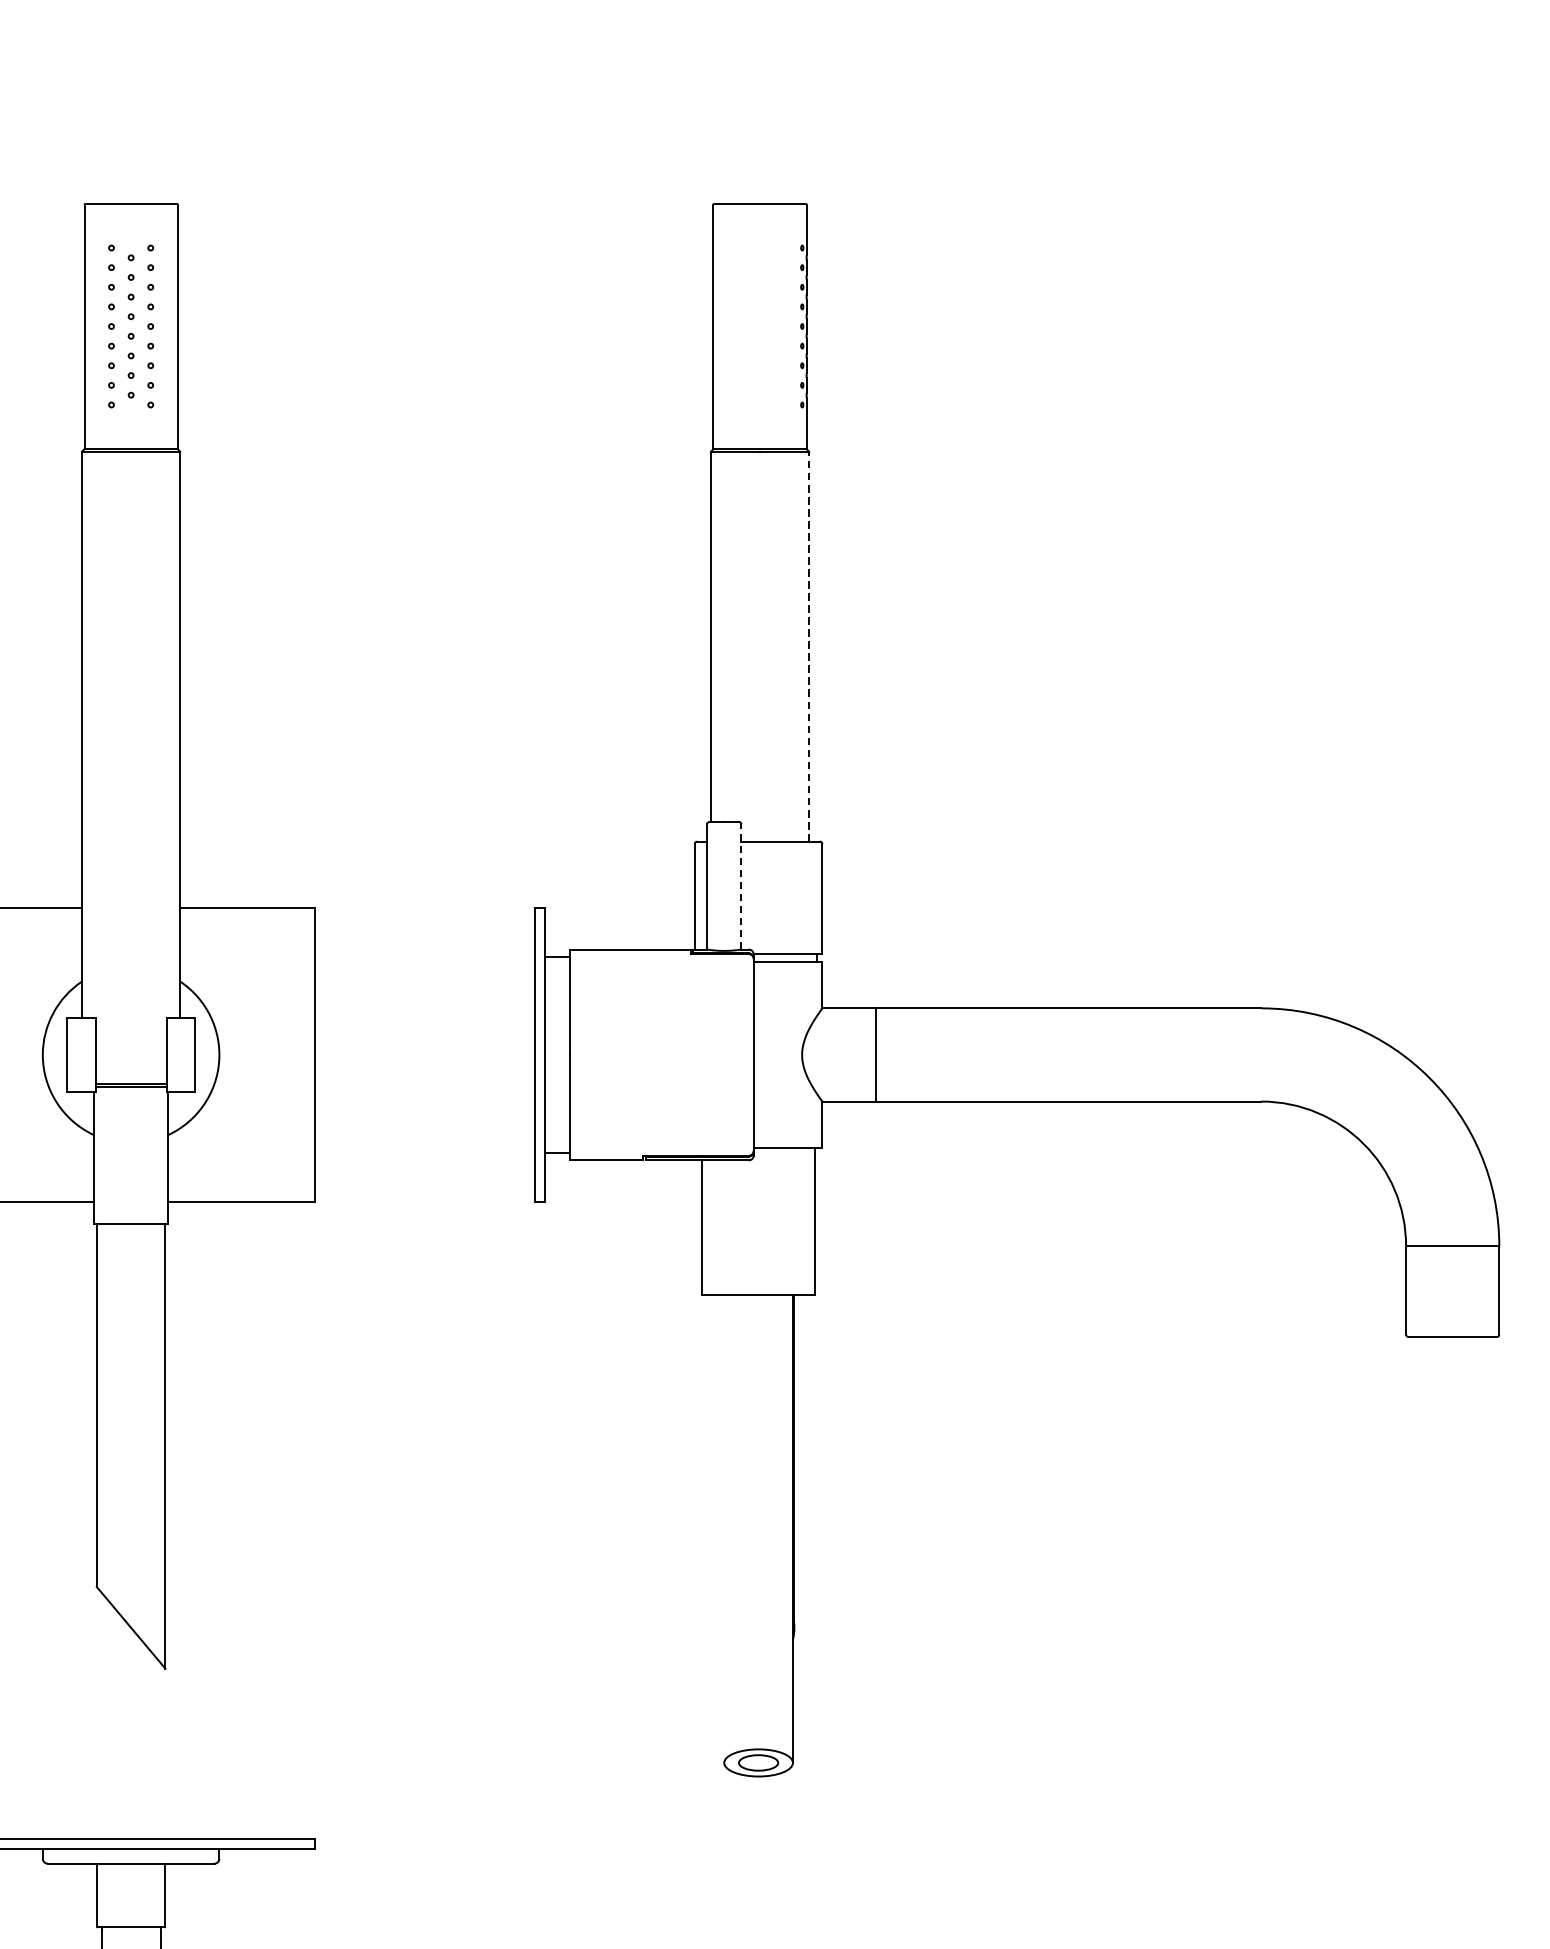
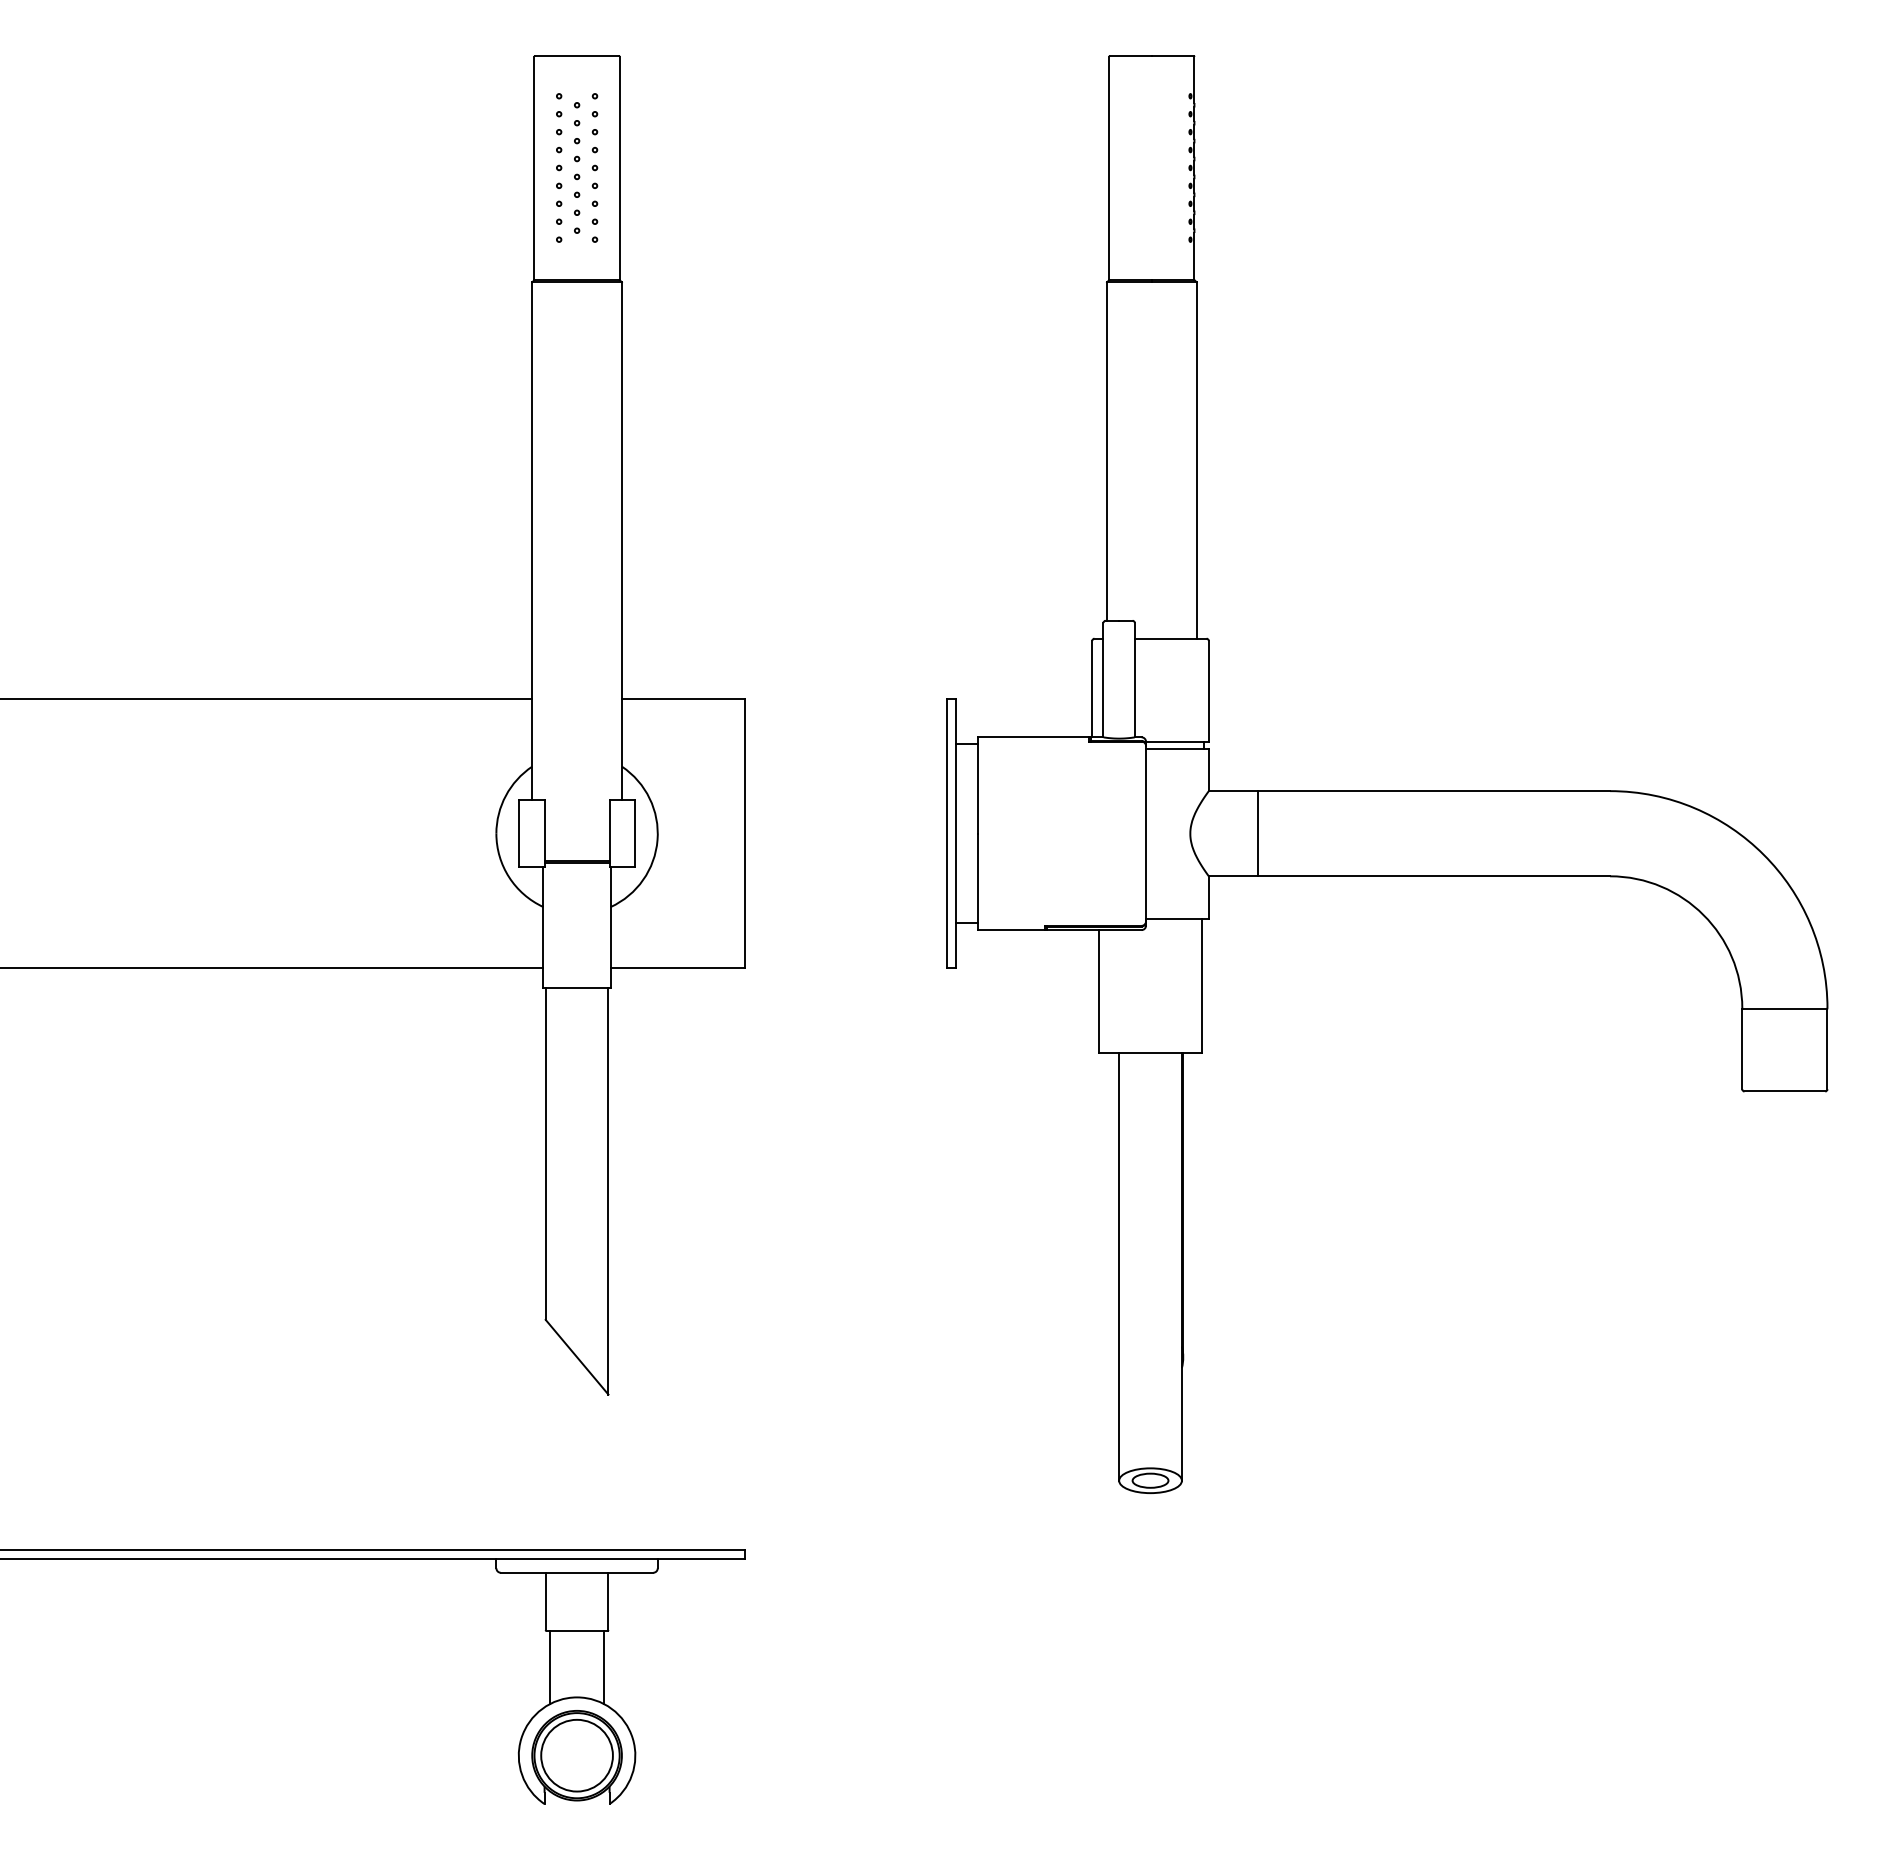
line: (808, 646) -> (1196, 460), dashed -> solid
line: (741, 886) -> (1134, 679), dashed -> solid
line: (724, 1528) -> (1119, 1266), added

